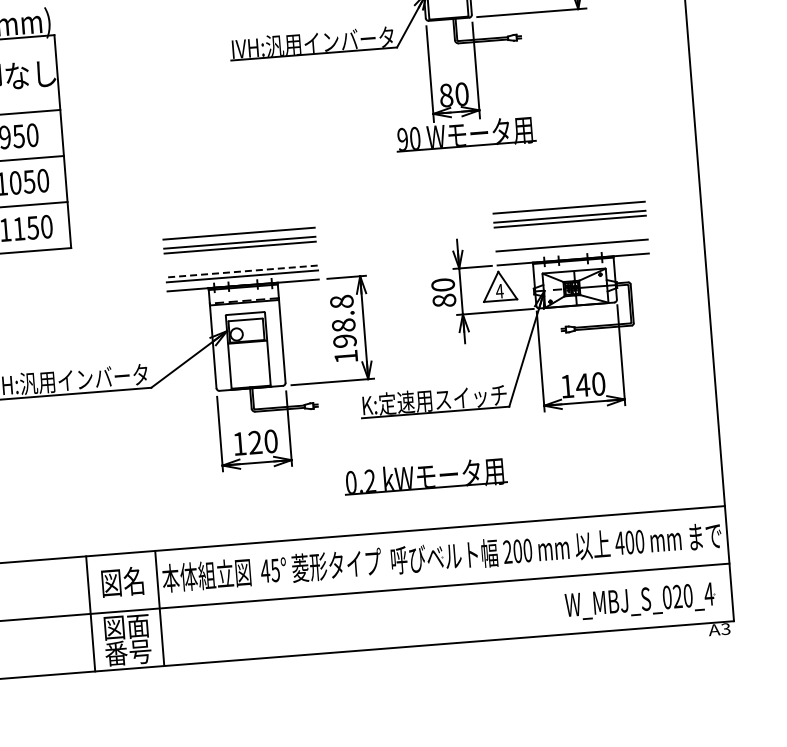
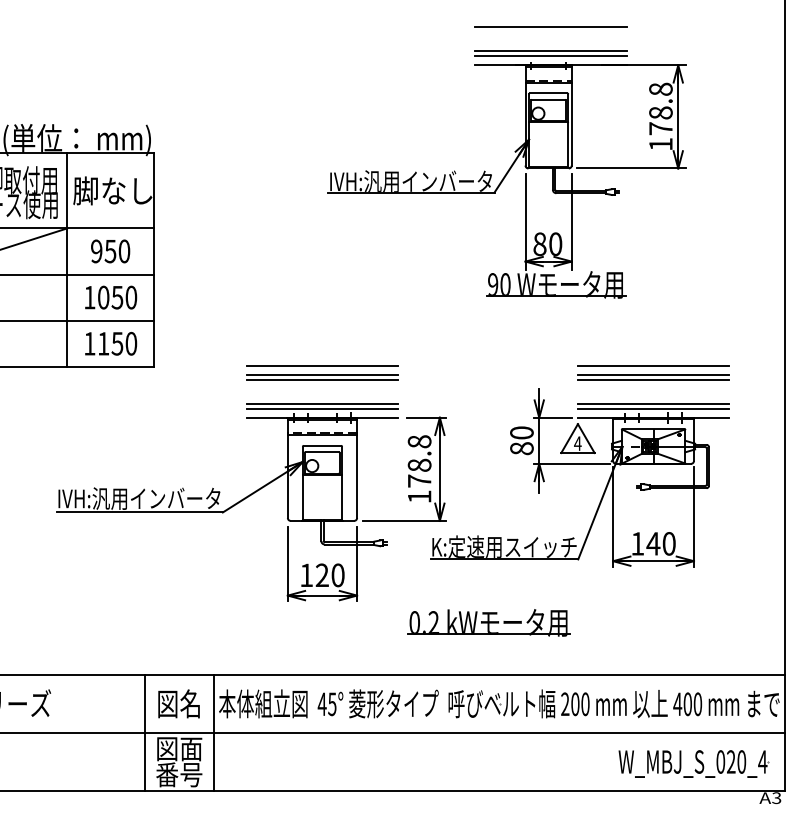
line: (572, 250) -> (653, 408), added
line: (242, 271) -> (322, 403), dashed -> solid
text: (344, 340) -> (419, 480), 198.8 -> 178.8

